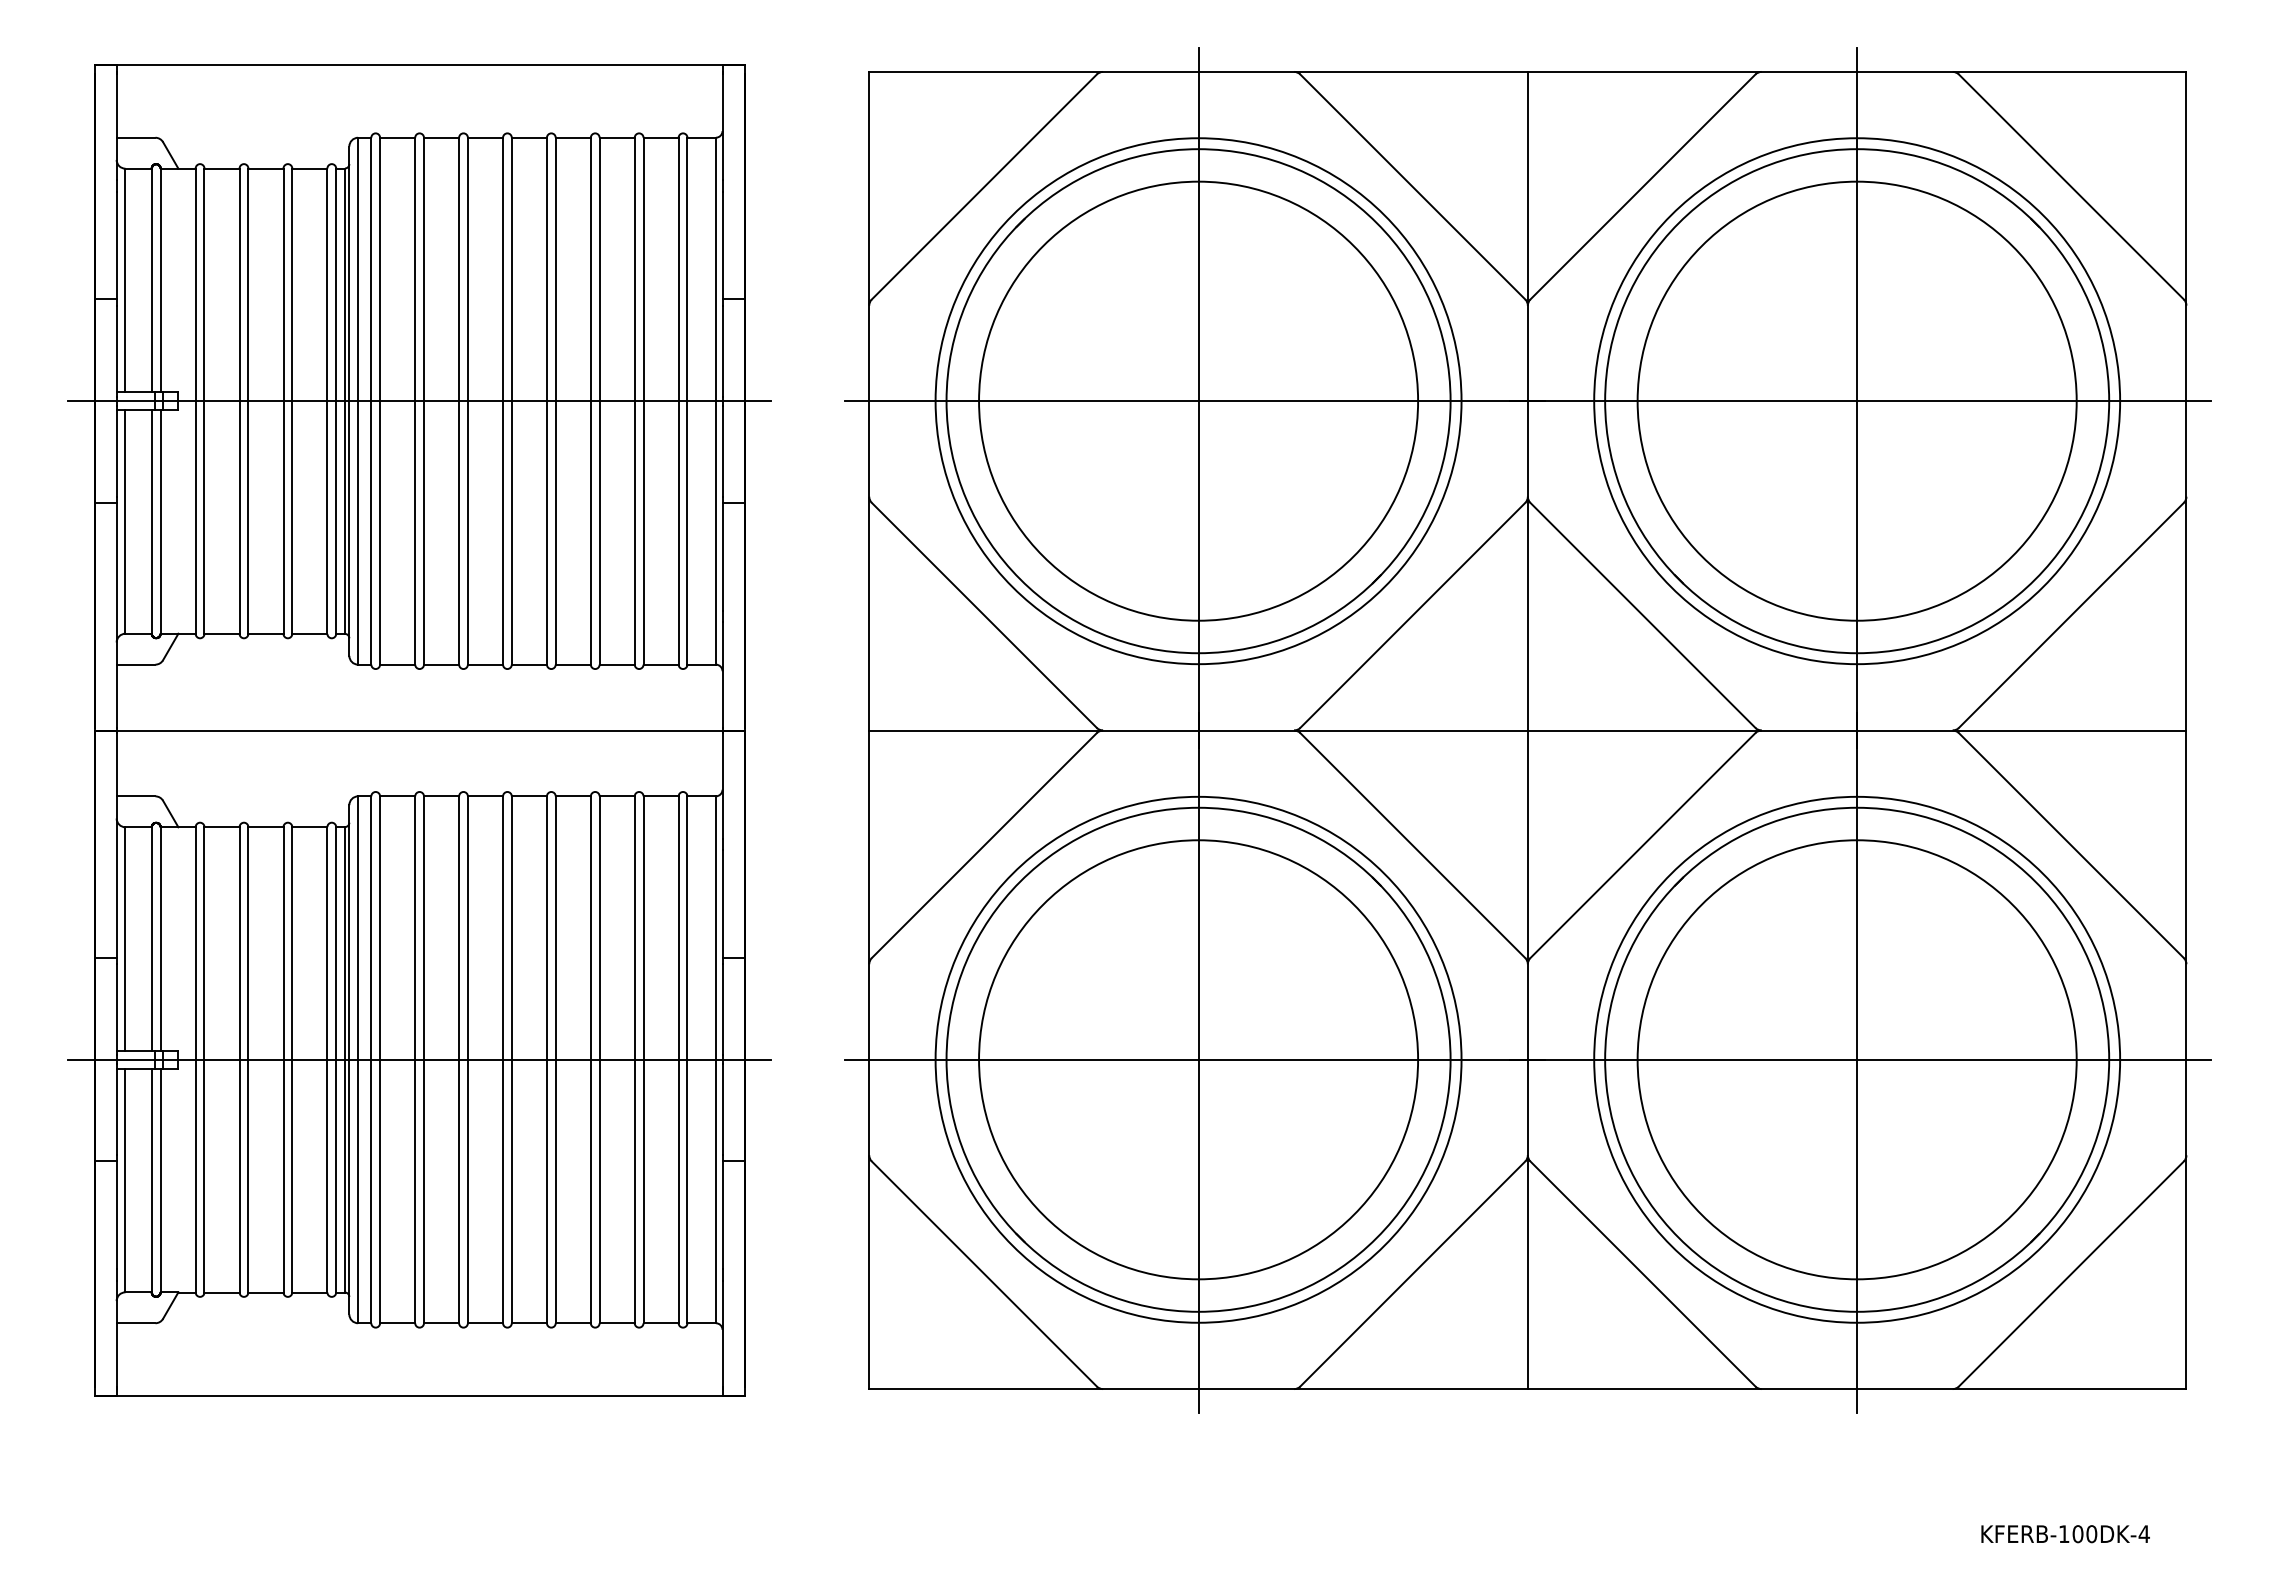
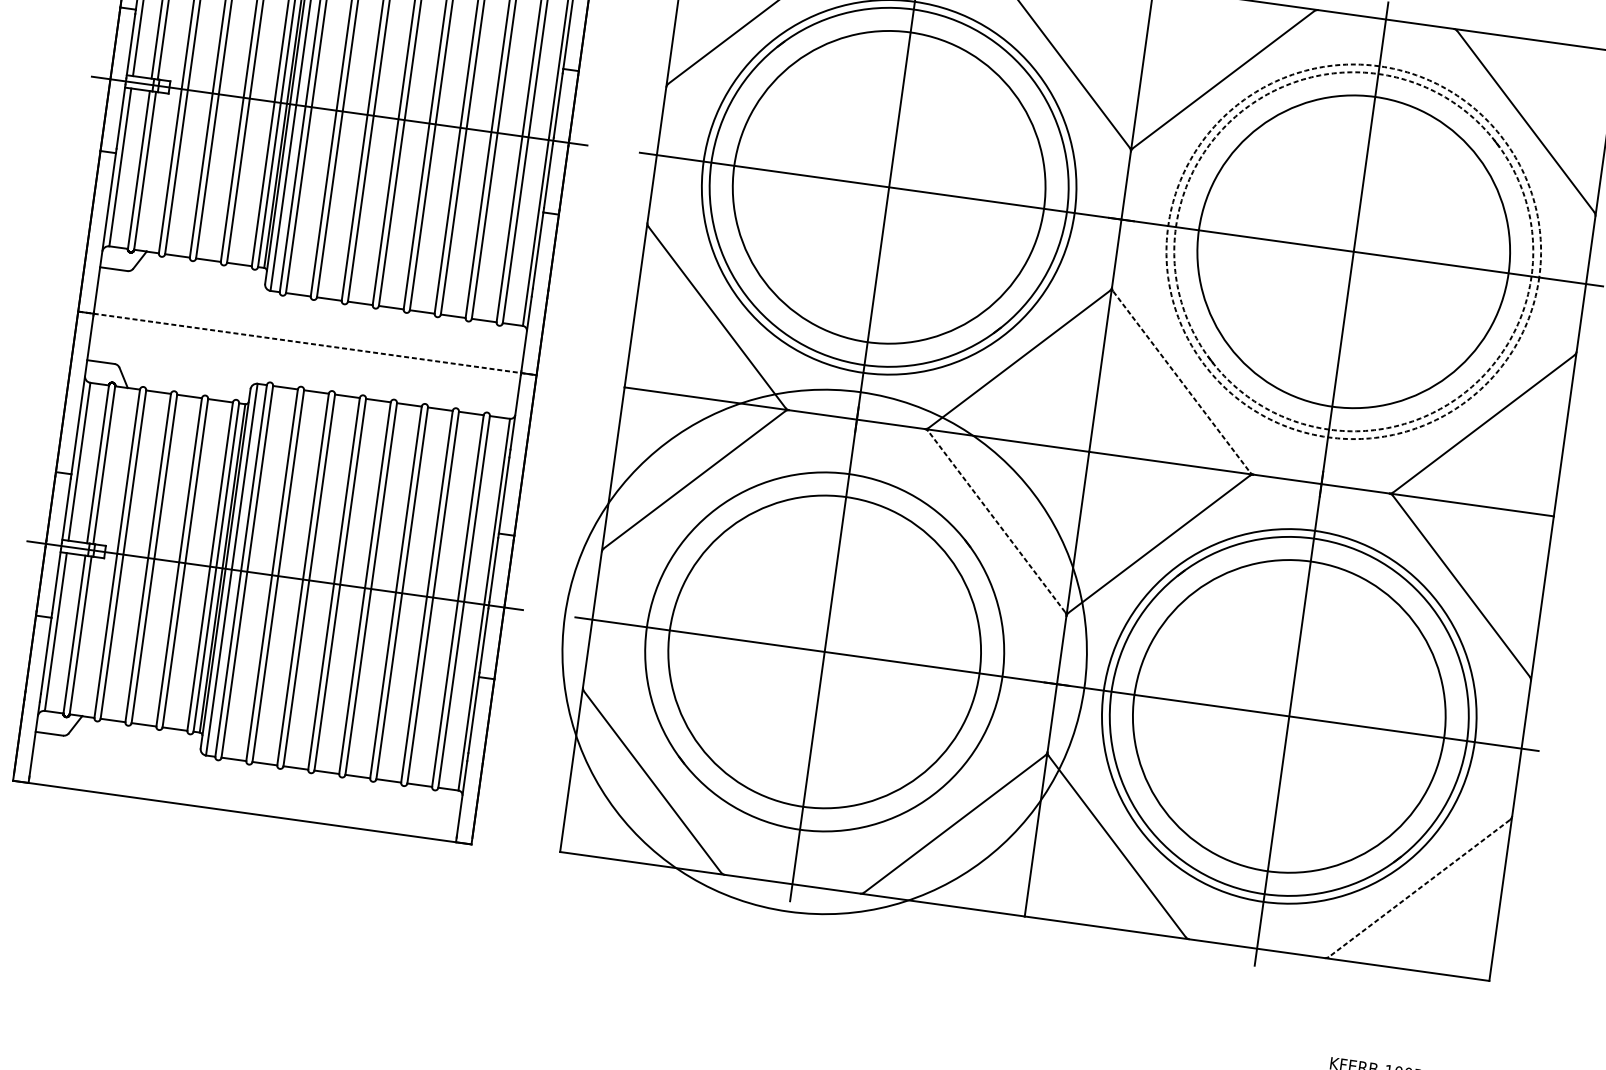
circle: (1857, 401) -> (1353, 252), solid -> dashed
circle: (1857, 401) -> (1353, 252), solid -> dashed
line: (1643, 615) -> (1182, 382), solid -> dashed
line: (419, 730) -> (307, 343), solid -> dashed
line: (1412, 845) -> (996, 521), solid -> dashed
circle: (1198, 1059) -> (824, 651), size x1.4
line: (2071, 1274) -> (1419, 888), solid -> dashed

